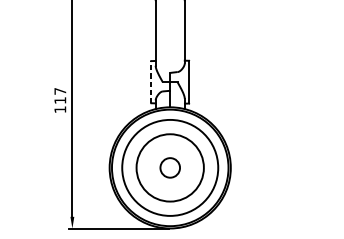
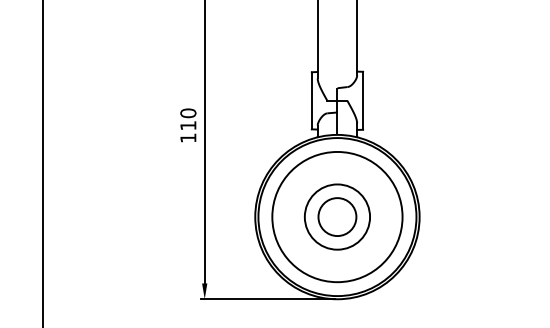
line: (151, 81) -> (311, 100), dashed -> solid
text: (60, 91) -> (188, 113), 117 -> 110
circle: (170, 167) -> (337, 216), size x0.71
circle: (170, 168) -> (337, 217), size x1.43

